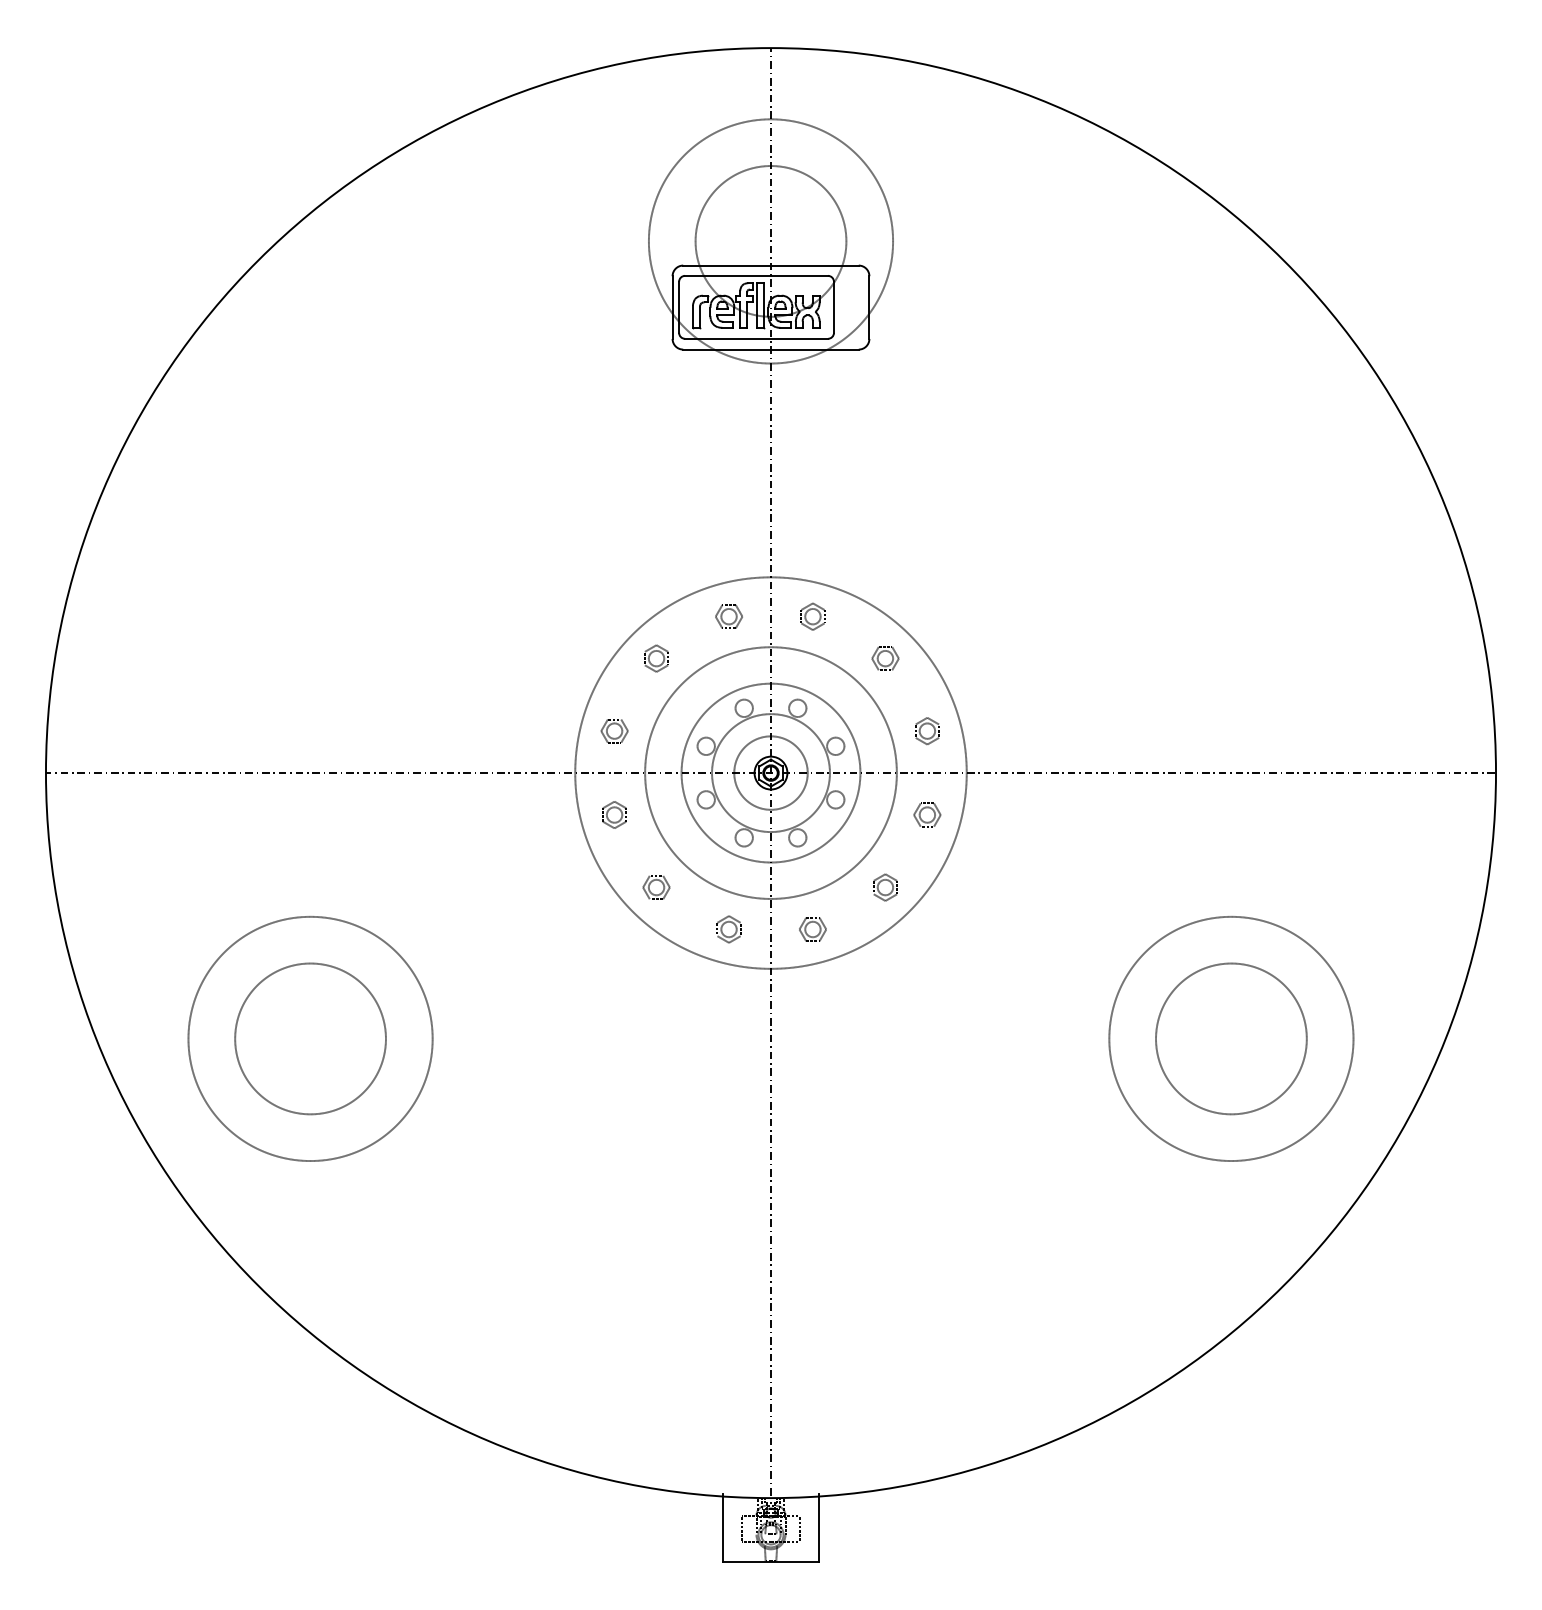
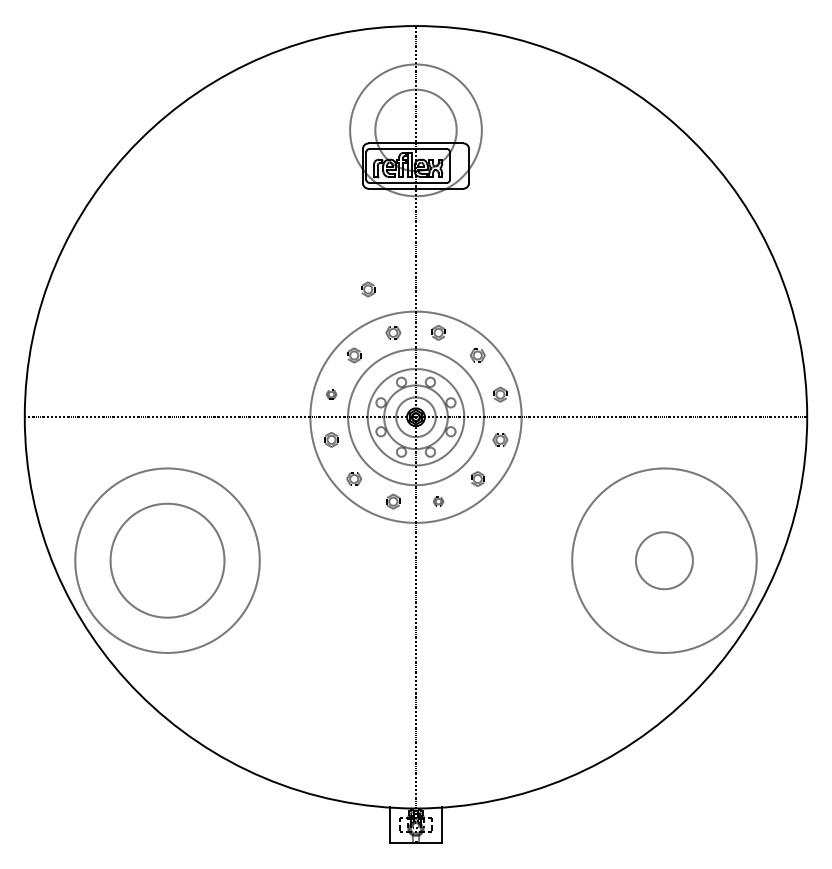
part: (682, 536) -> (368, 289), added
part: (614, 730) -> (331, 394), size x0.7
part: (812, 929) -> (438, 501), size x0.7
circle: (310, 1038) -> (167, 560), size x1.4
circle: (310, 1038) -> (167, 560), size x1.4
circle: (1231, 1038) -> (664, 560), size x0.7
circle: (1231, 1038) -> (664, 560), size x1.4

